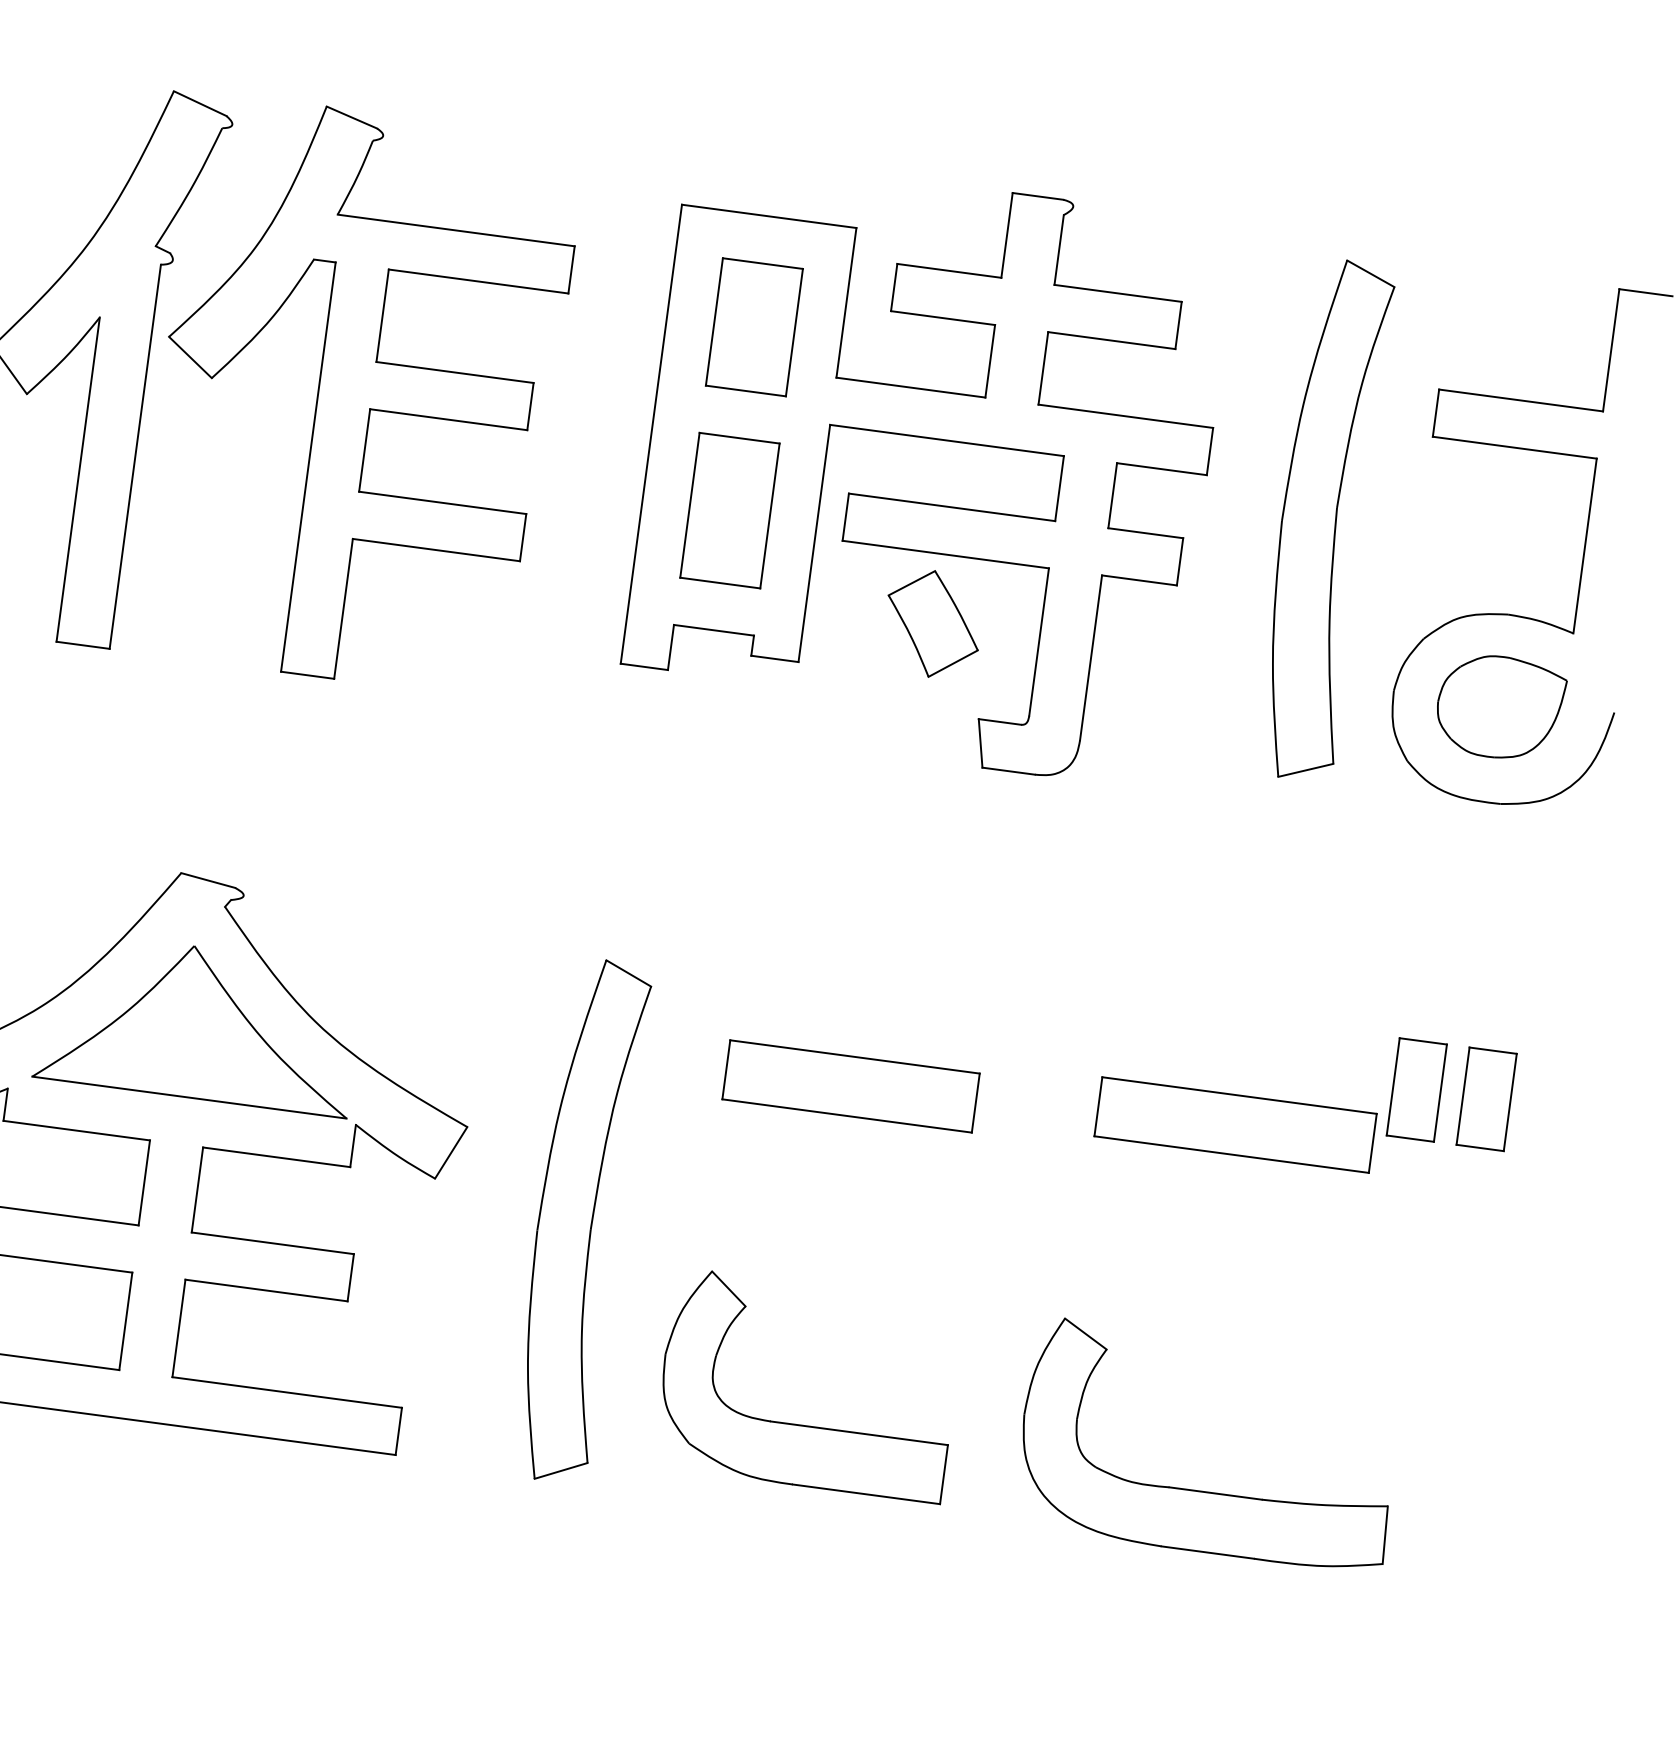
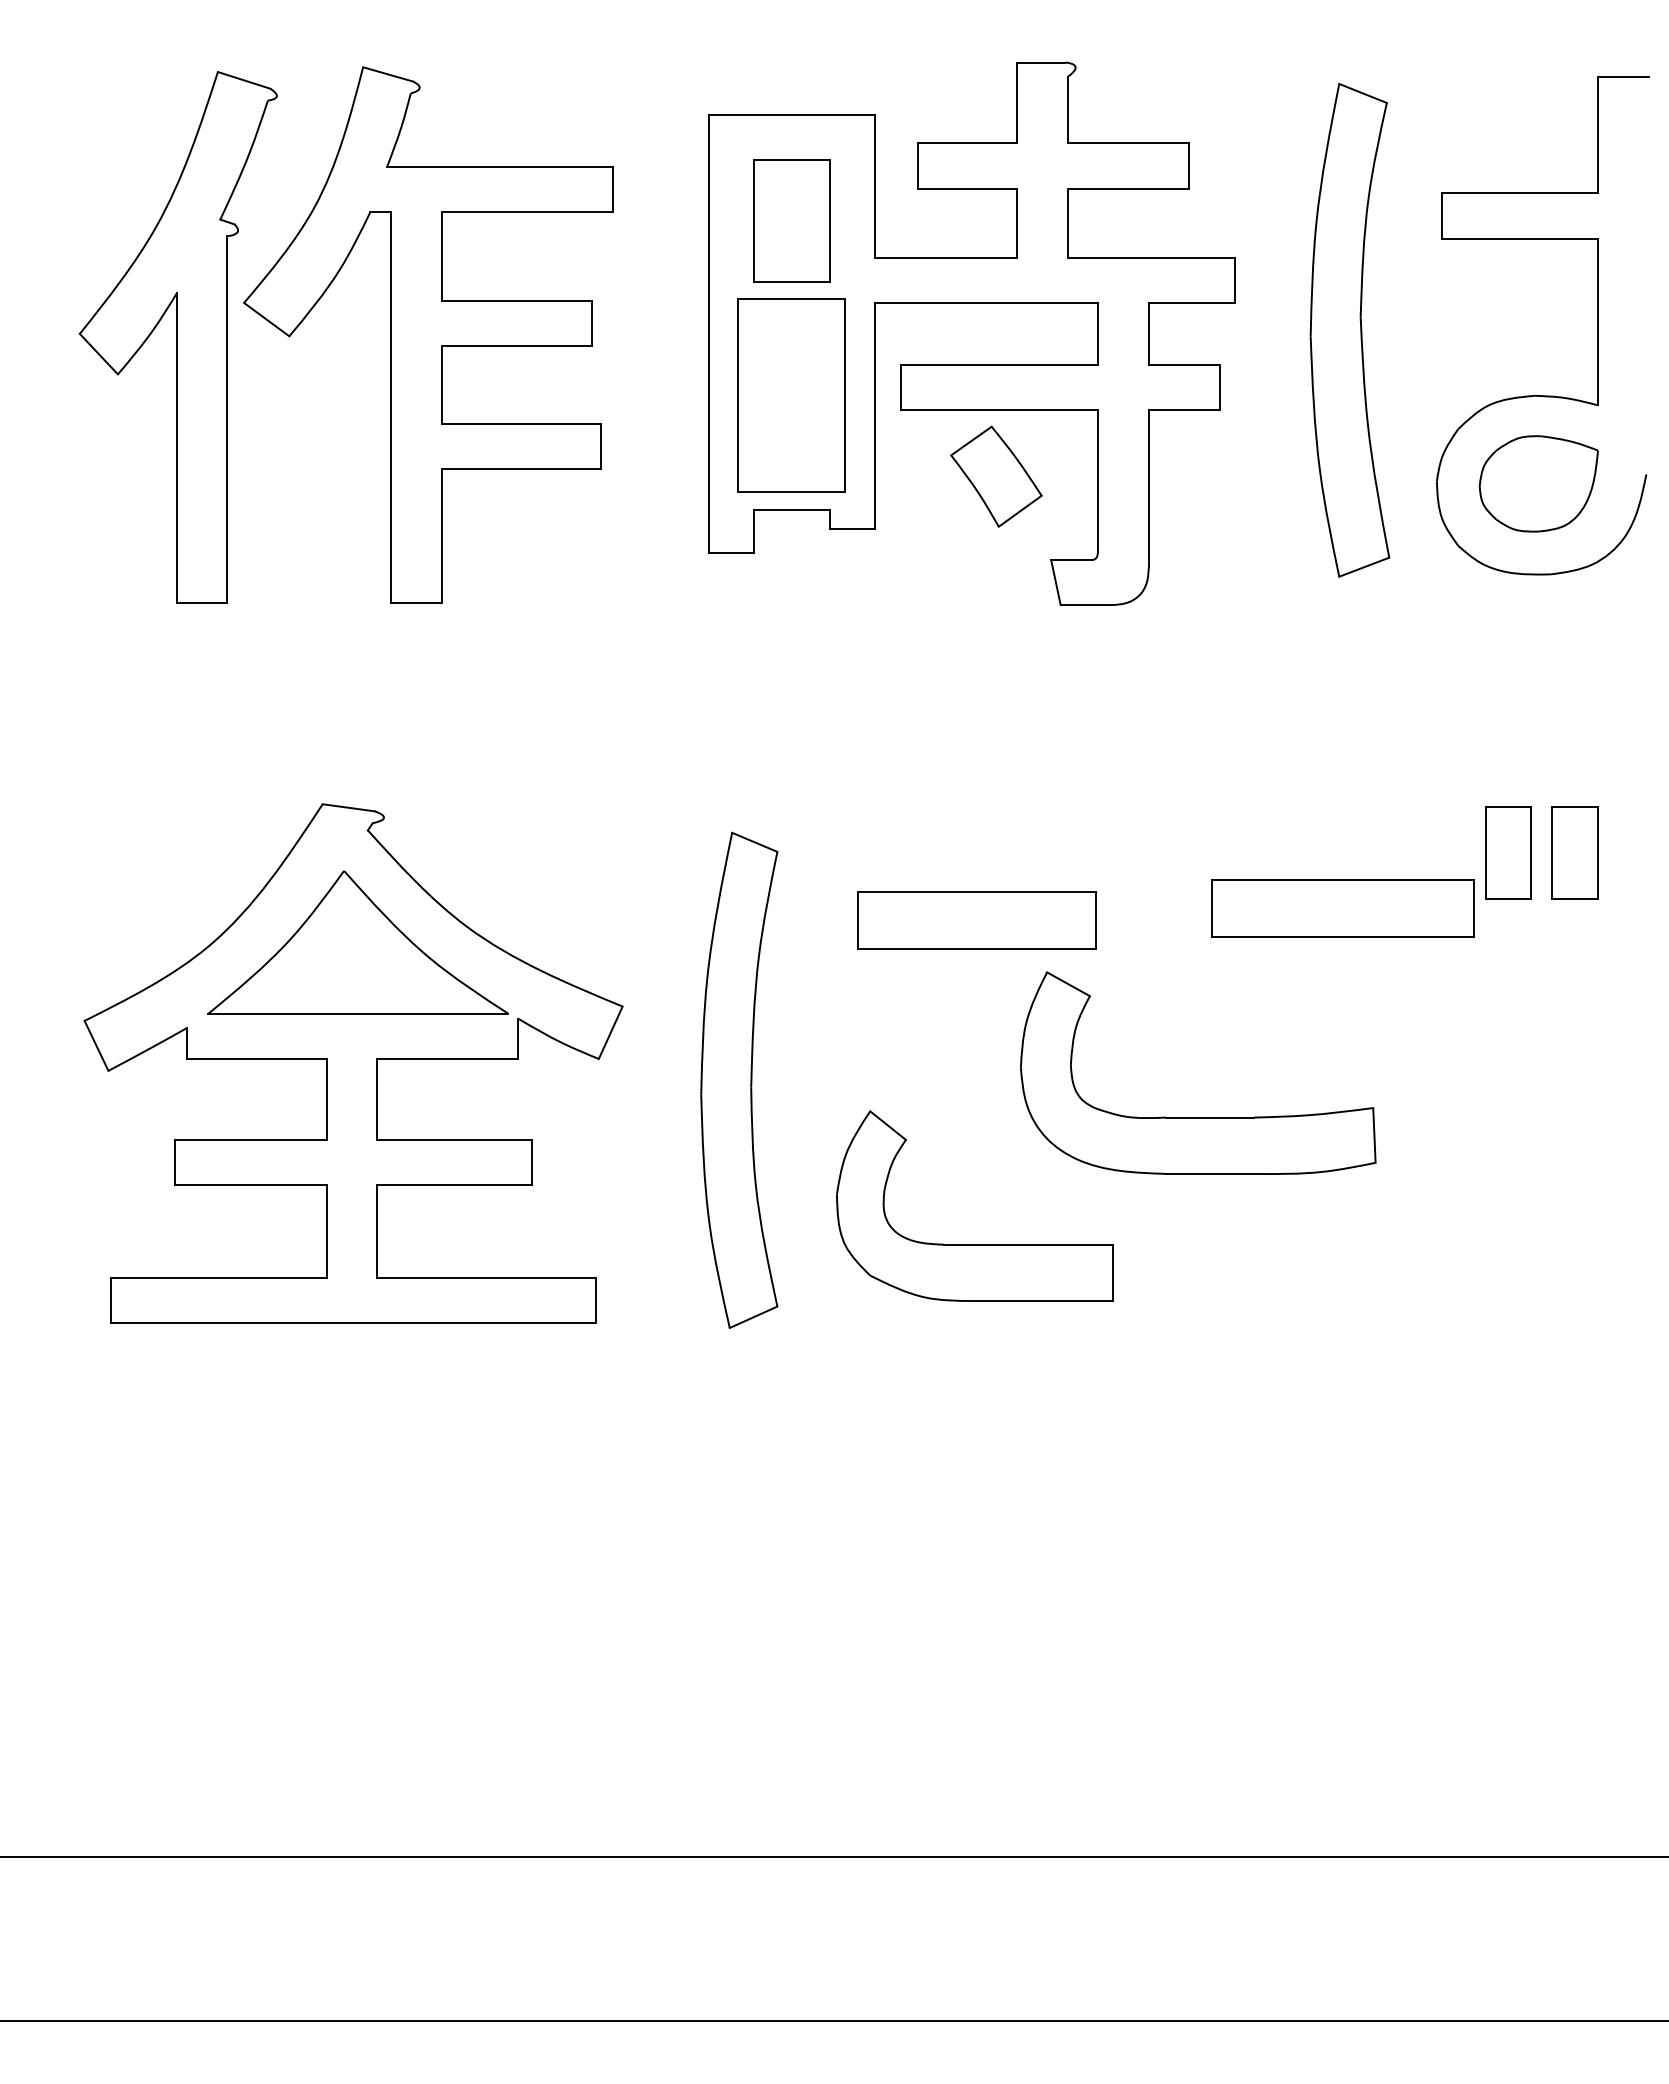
part: (729, 510) -> (791, 395), size x1.4
part: (1203, 1491) -> (1198, 1117), moved

